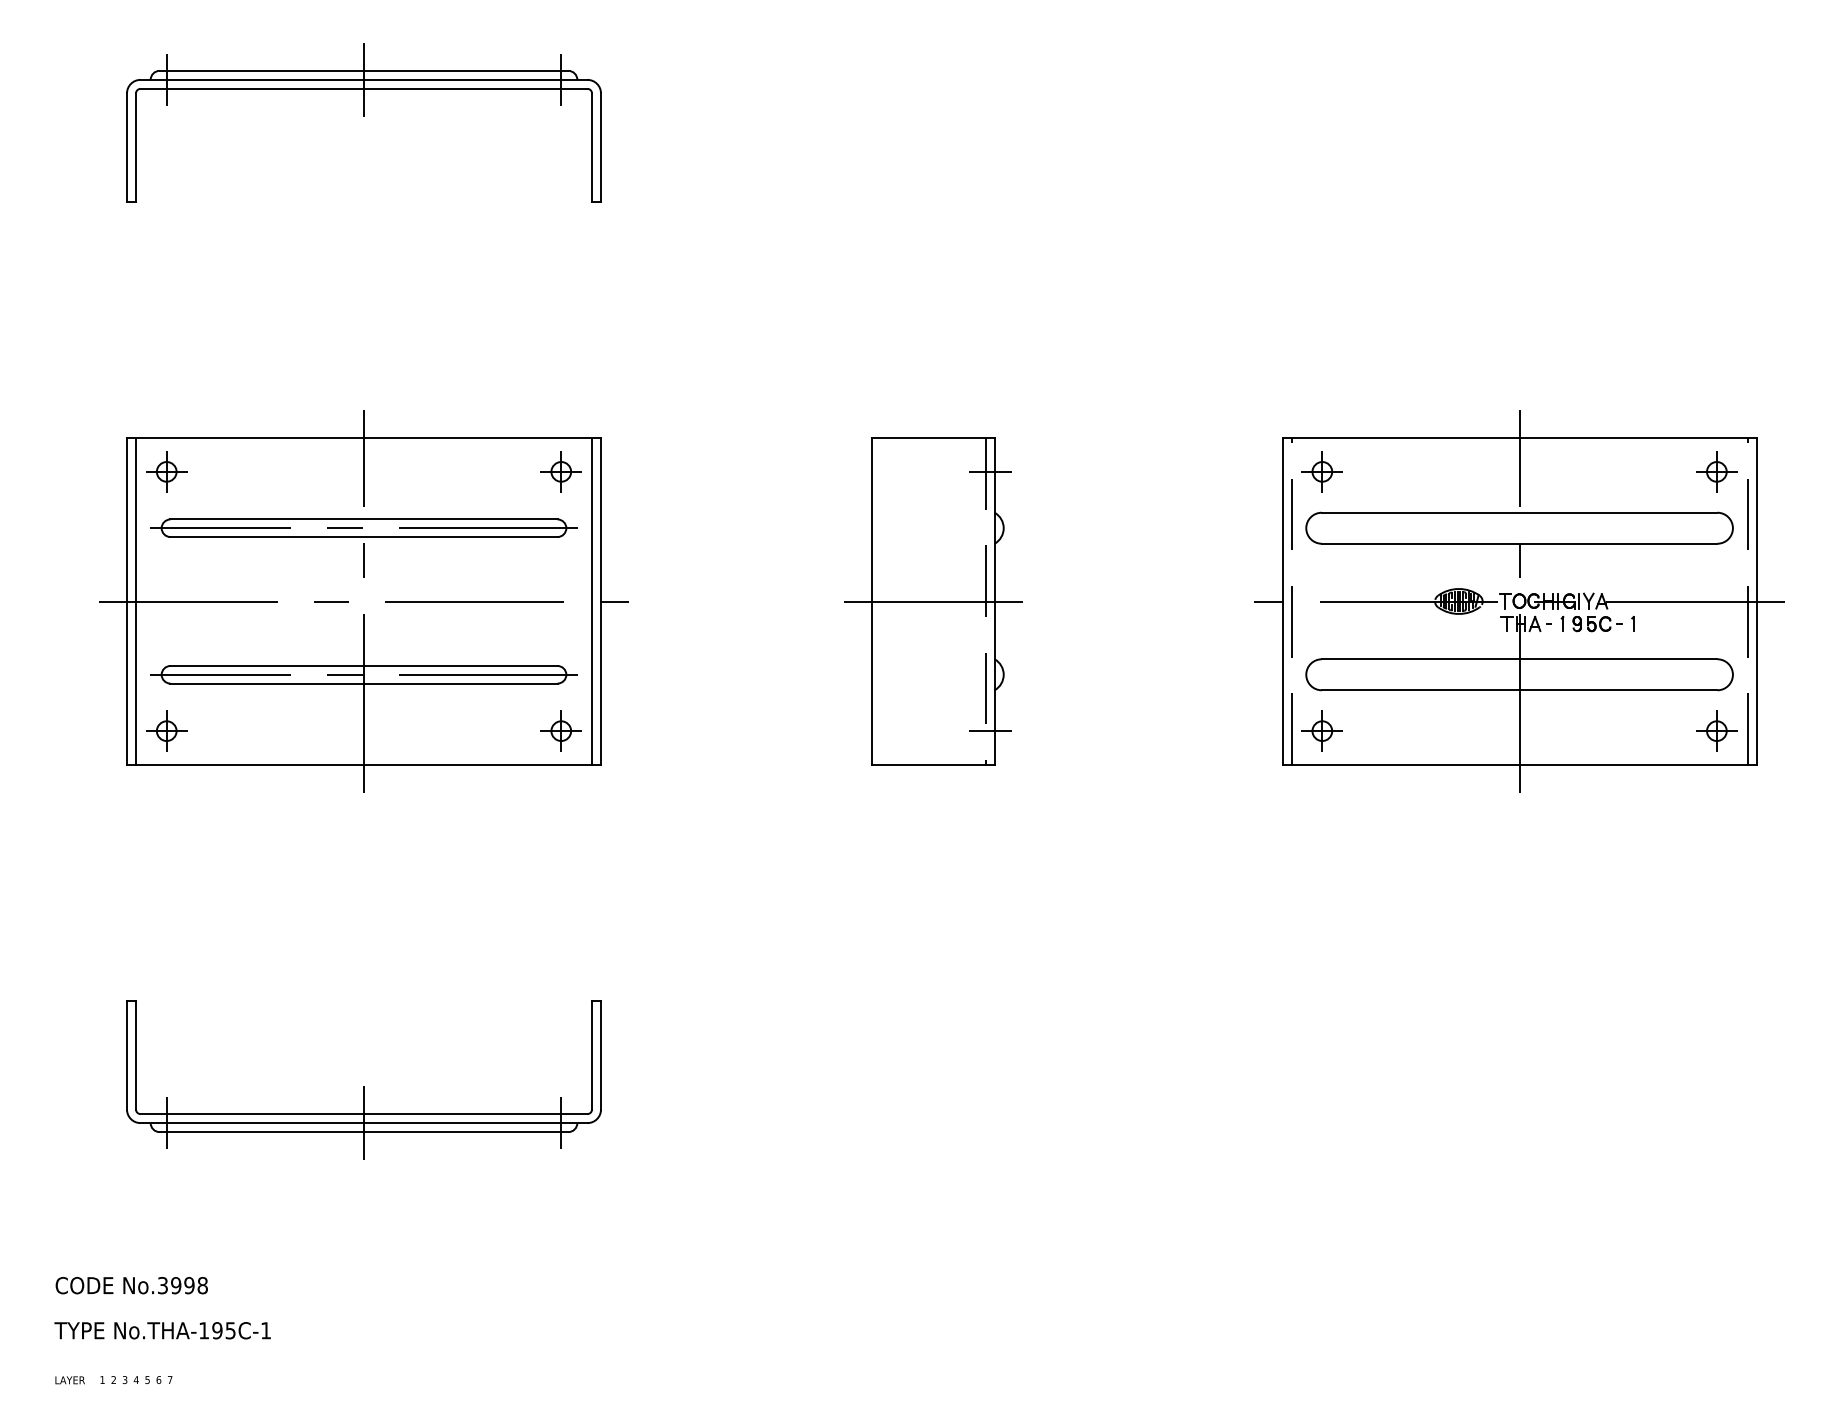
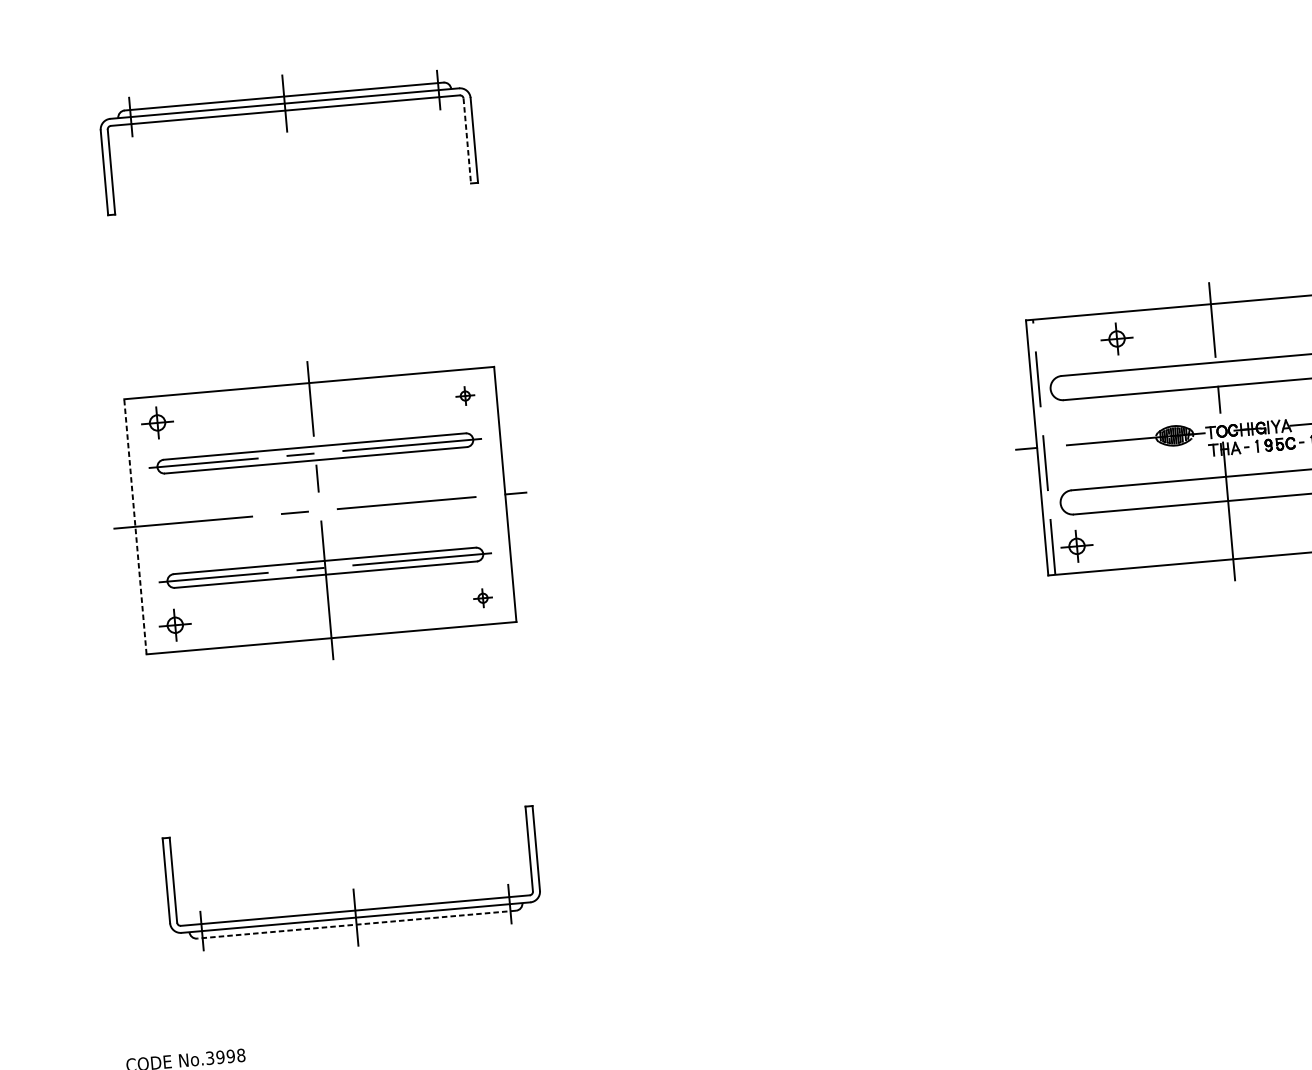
line: (592, 148) -> (467, 141), solid -> dashed
part: (560, 471) -> (464, 395), size x0.6
part: (1321, 471) -> (1116, 338), moved
line: (127, 601) -> (135, 526), solid -> dashed
line: (136, 601) -> (142, 526), removed
line: (592, 601) -> (498, 495), removed
part: (933, 601) -> (764, 471), removed
part: (560, 730) -> (482, 597), size x0.6
line: (363, 1132) -> (356, 925), solid -> dashed

